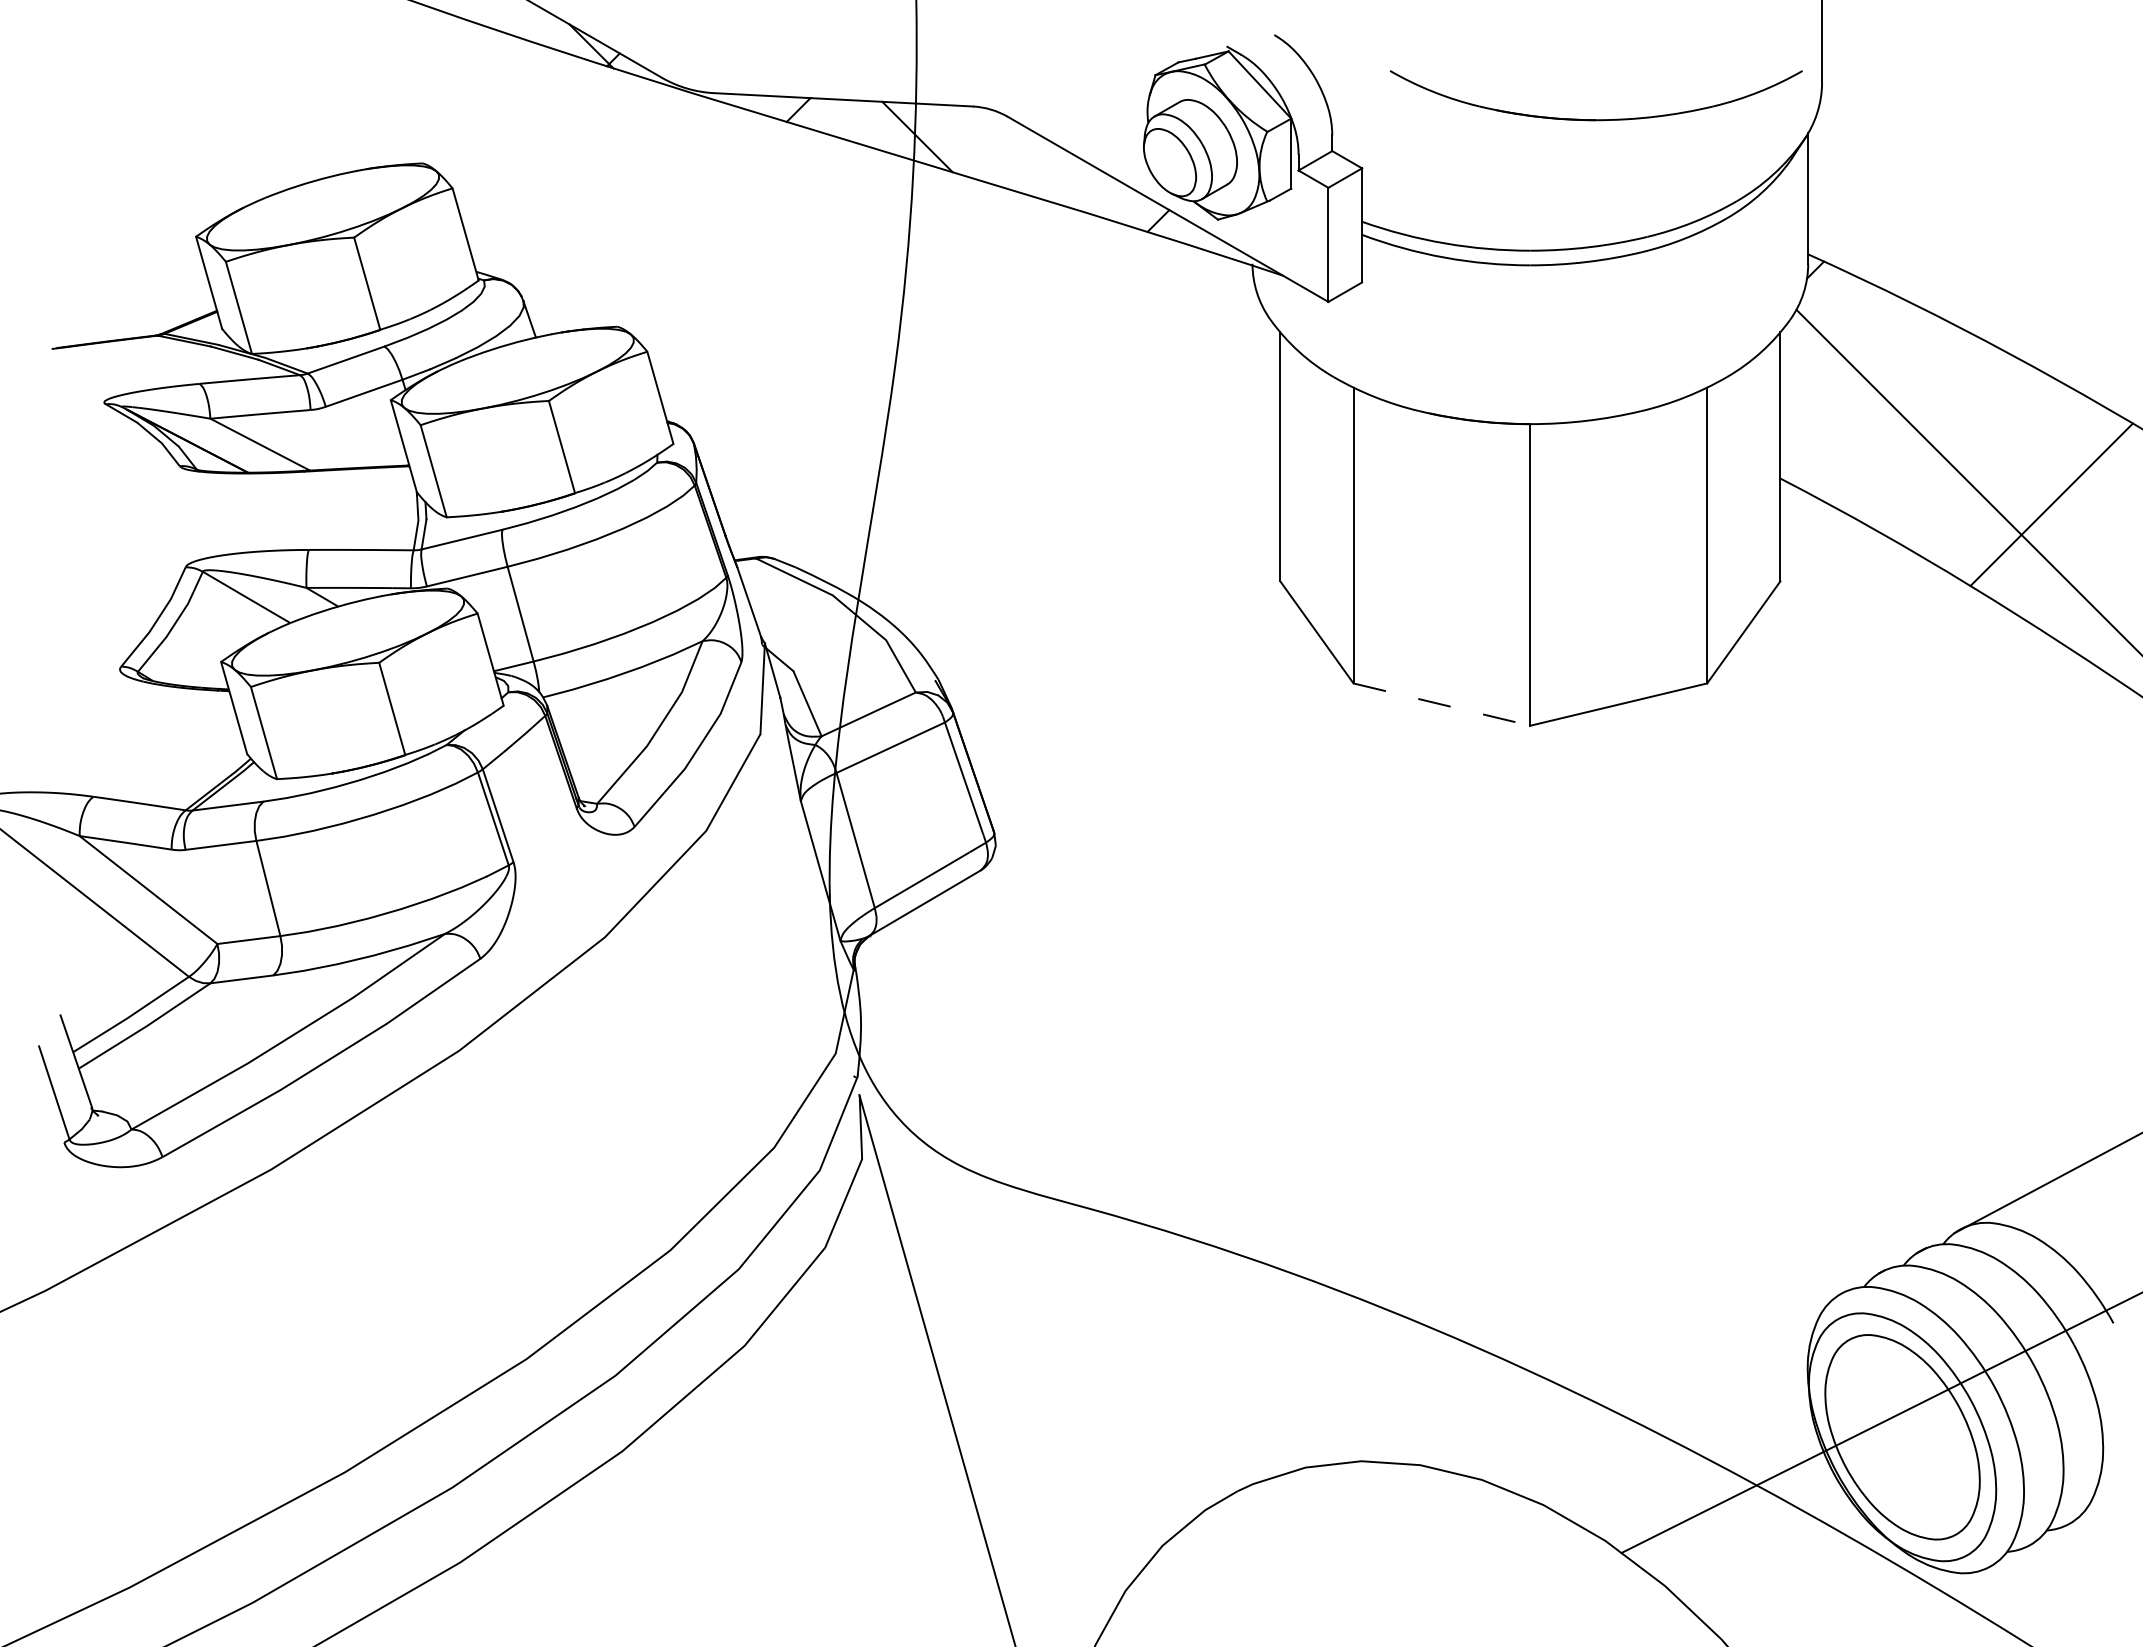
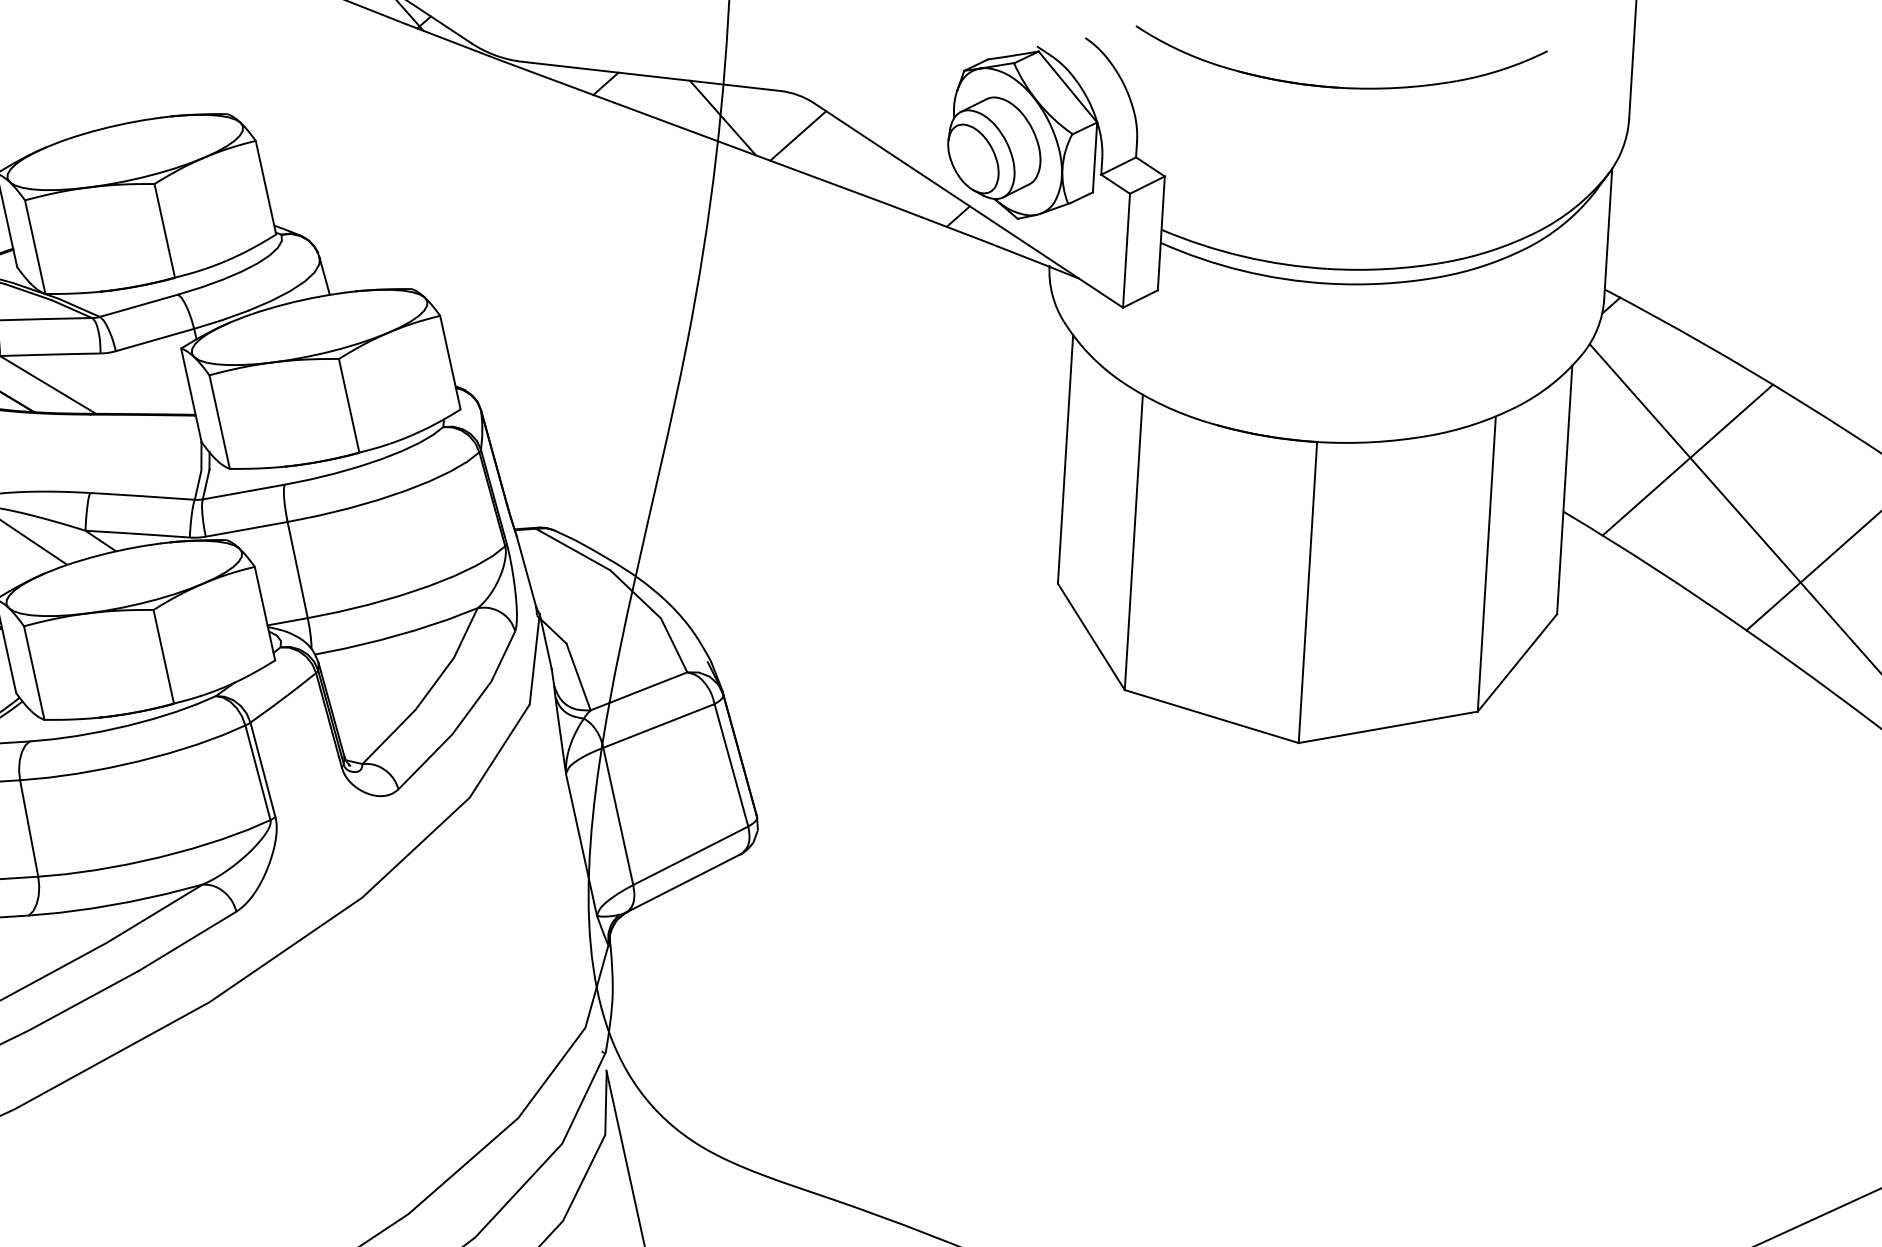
part: (1595, 119) -> (1337, 86), moved
line: (993, 149) -> (798, 135), added
line: (1901, 419) -> (1687, 460), added
line: (1441, 704) -> (1211, 716), dashed -> solid

